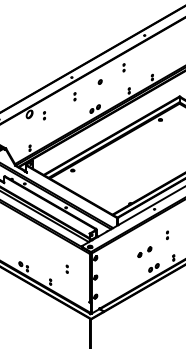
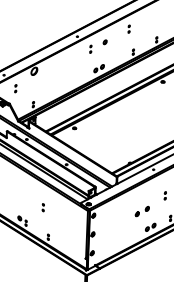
part: (74, 96) -> (90, 49), moved
part: (44, 115) -> (15, 88), moved
part: (66, 268) -> (42, 206), moved

